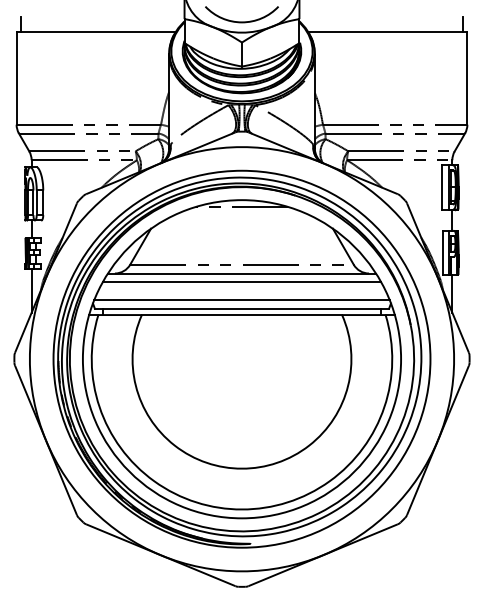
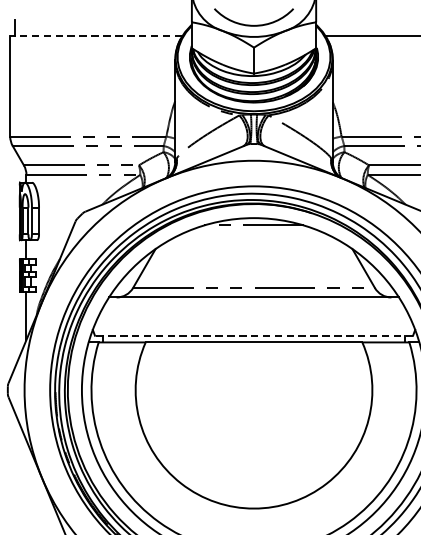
line: (95, 32) -> (95, 36), solid -> dashed
line: (241, 282) -> (253, 307), removed
line: (241, 300) -> (253, 326), removed
line: (241, 308) -> (253, 335), solid -> dashed

